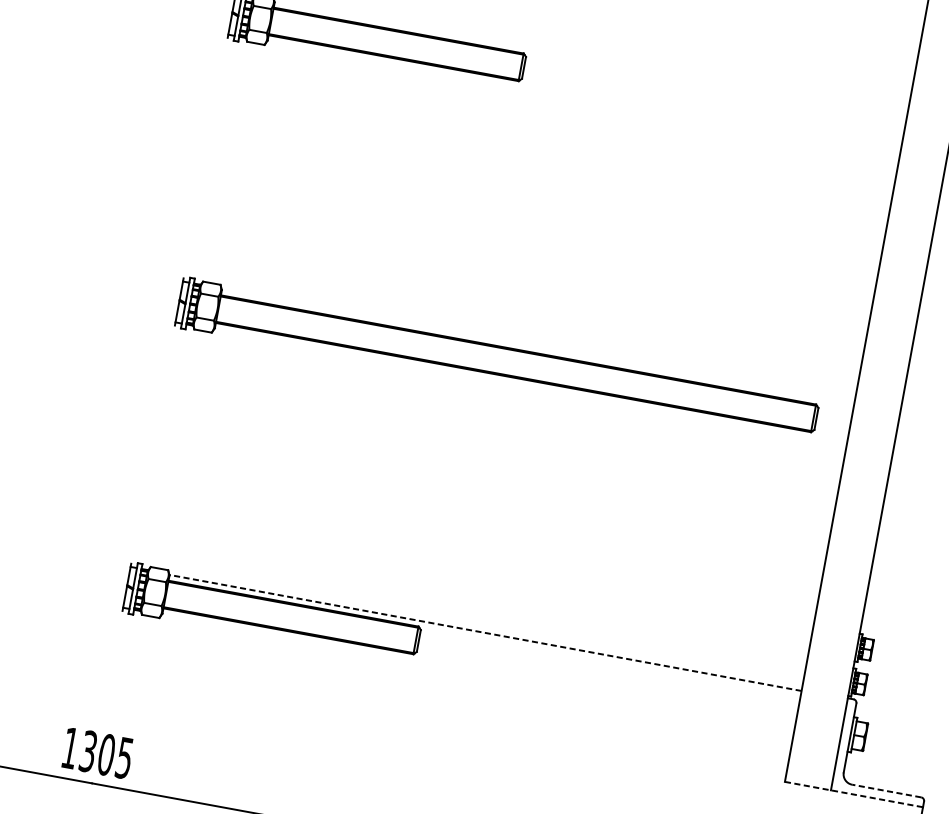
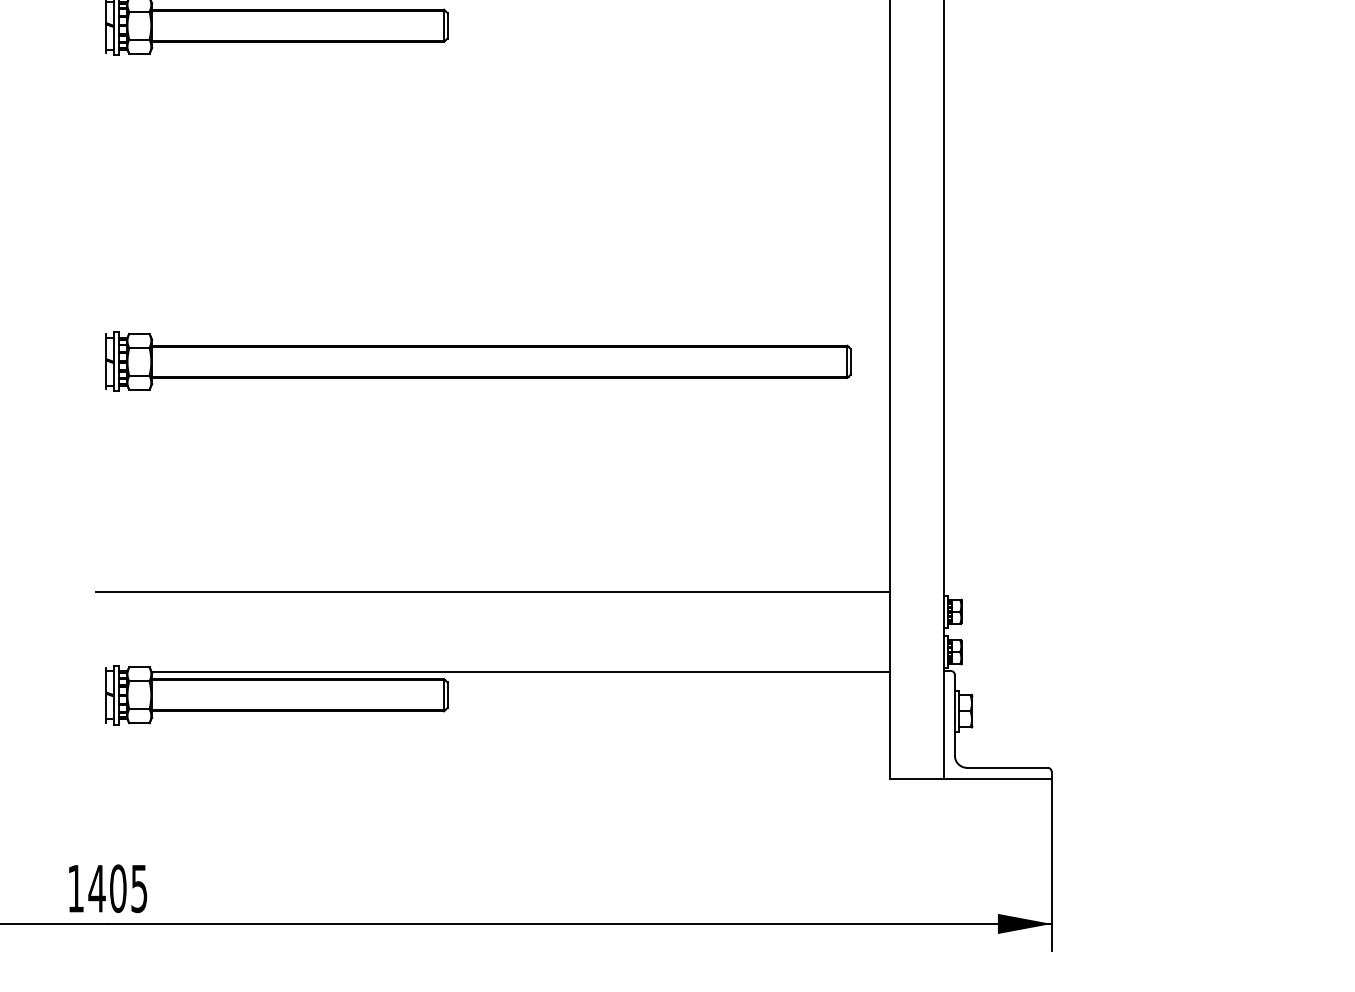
line: (473, 559) -> (492, 591), added
line: (484, 632) -> (520, 672), dashed -> solid
text: (87, 751) -> (96, 888), 1305 -> 1405
line: (886, 790) -> (1006, 767), dashed -> solid
line: (854, 794) -> (971, 778), dashed -> solid

